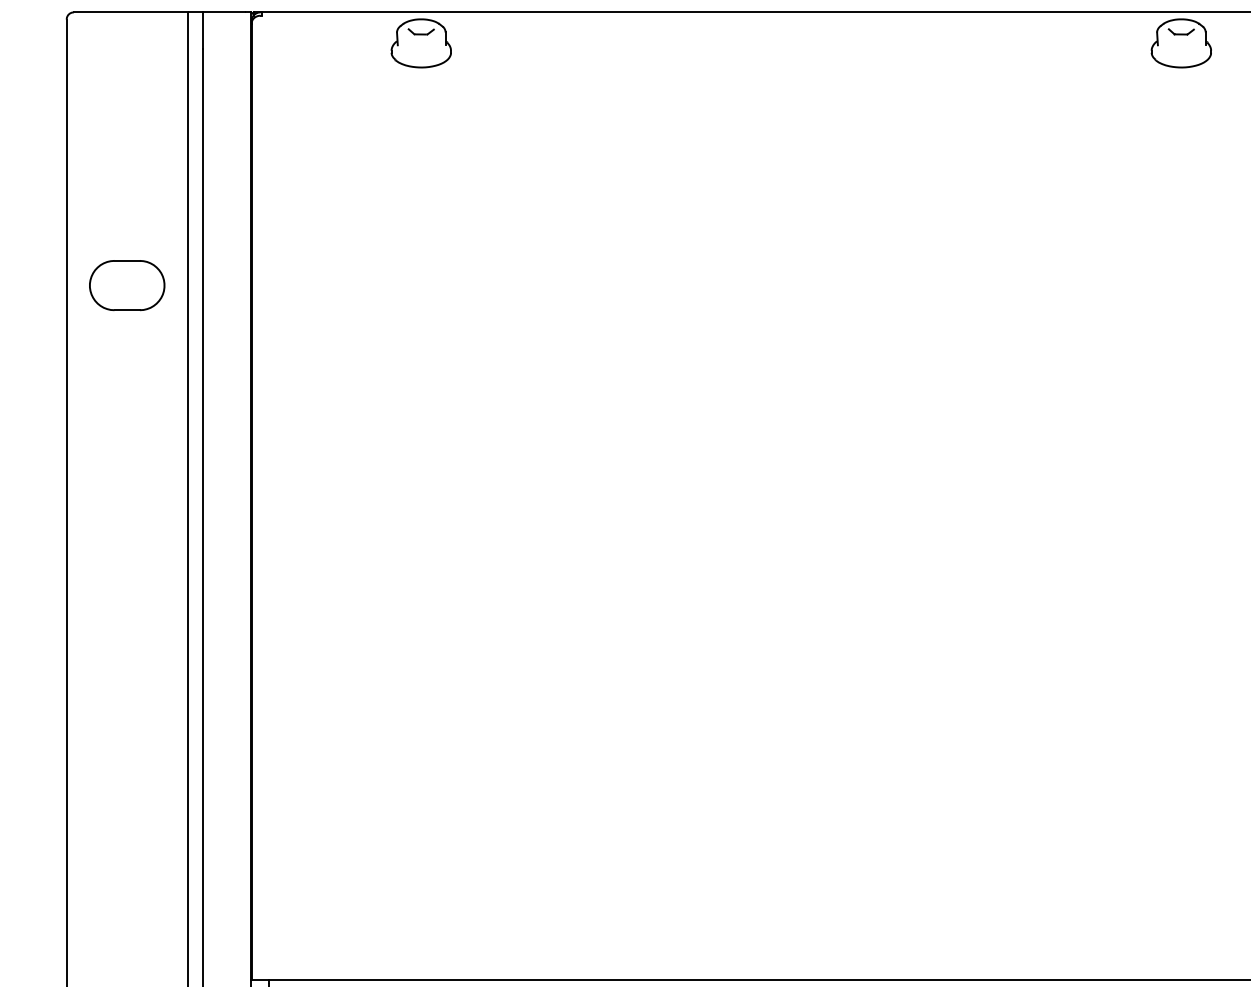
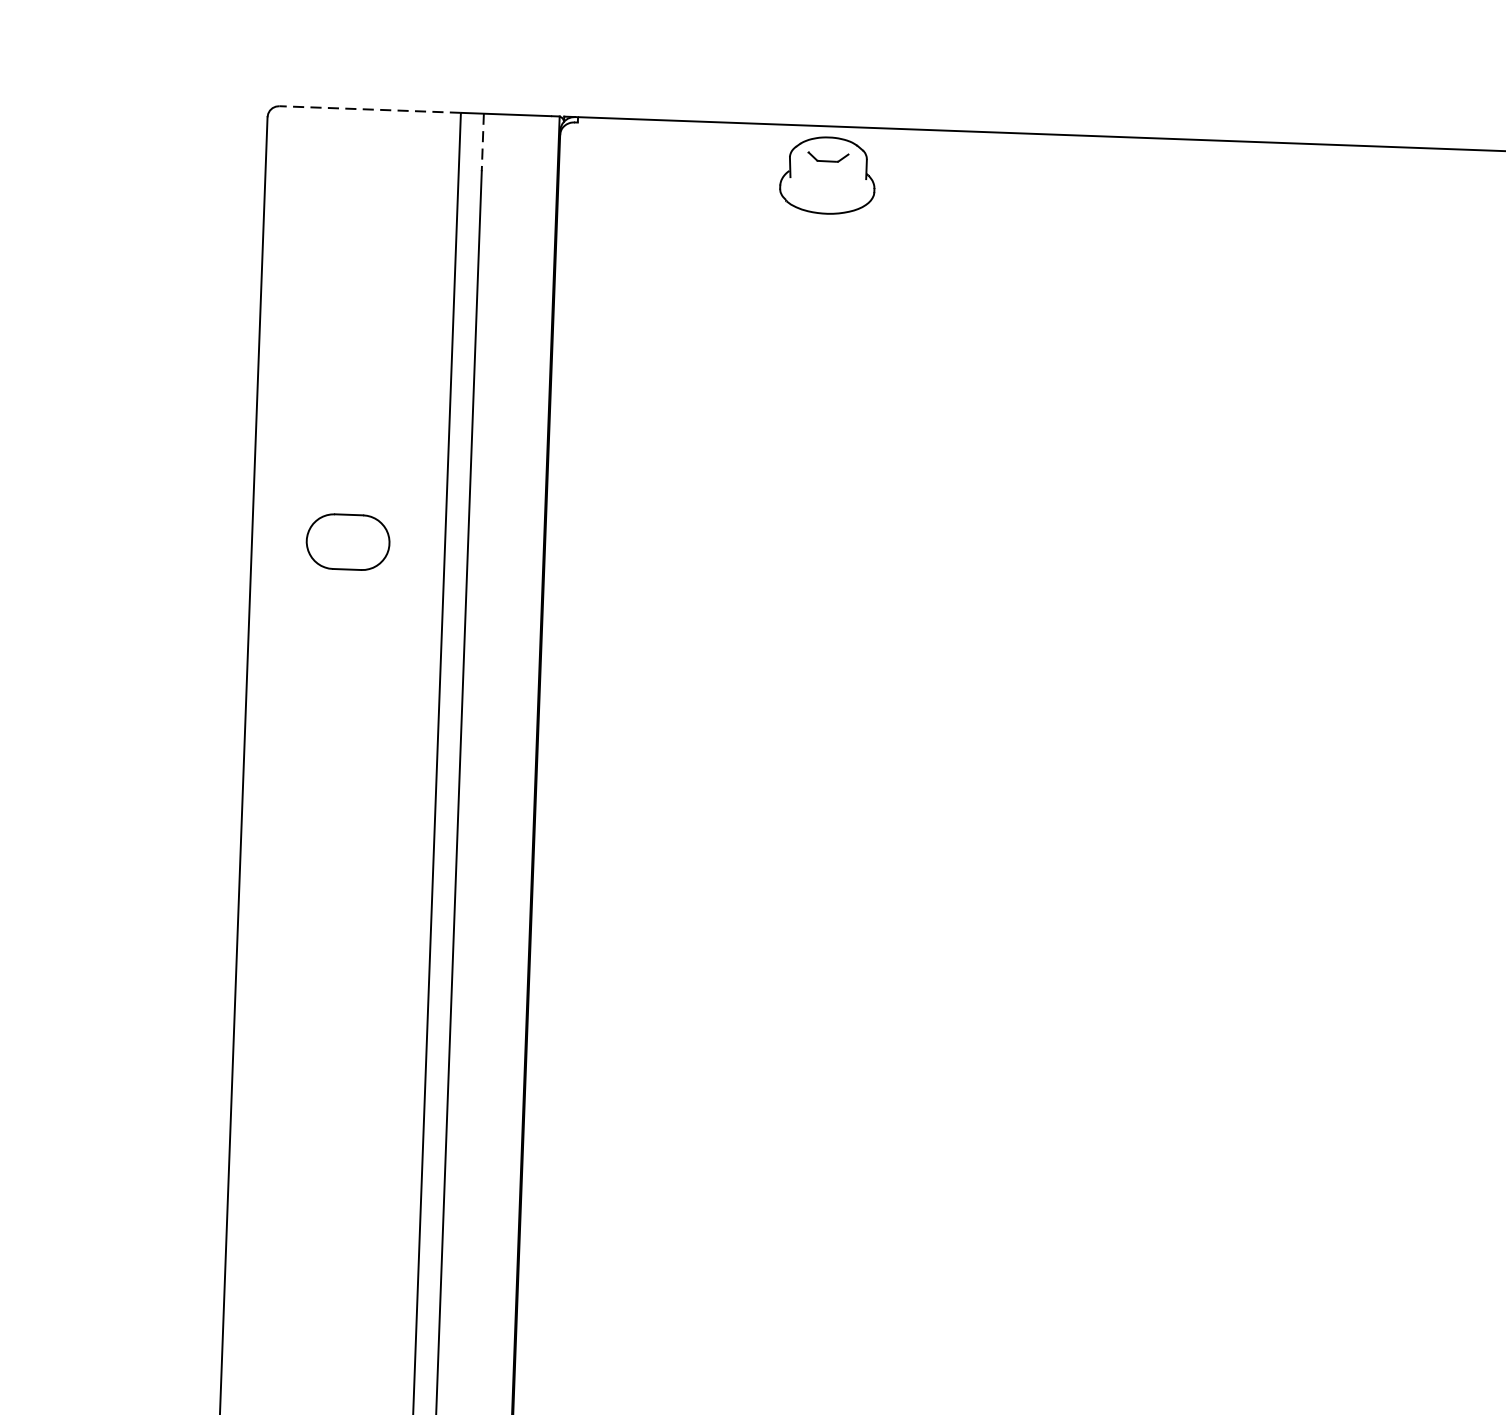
line: (130, 12) -> (369, 109), solid -> dashed
line: (203, 30) -> (483, 142), solid -> dashed
part: (127, 285) -> (348, 541), size x0.7

